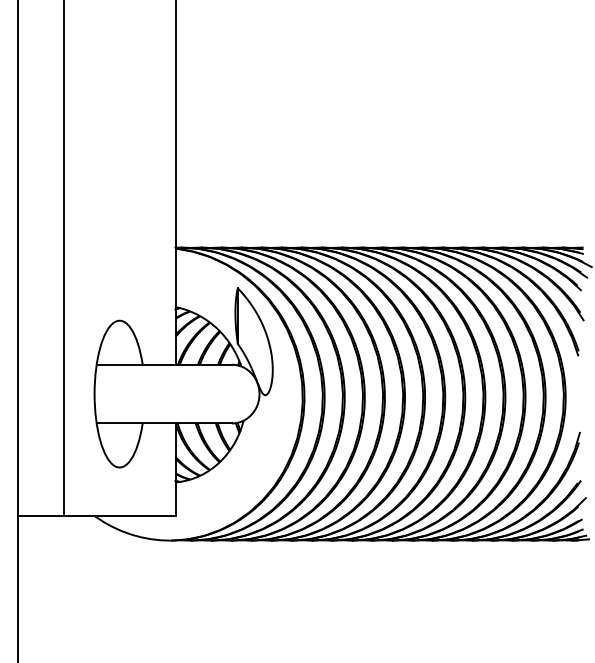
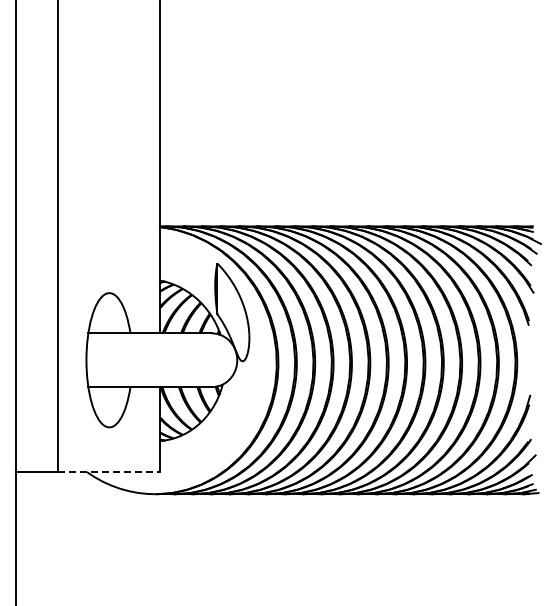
line: (119, 516) -> (109, 472), solid -> dashed

